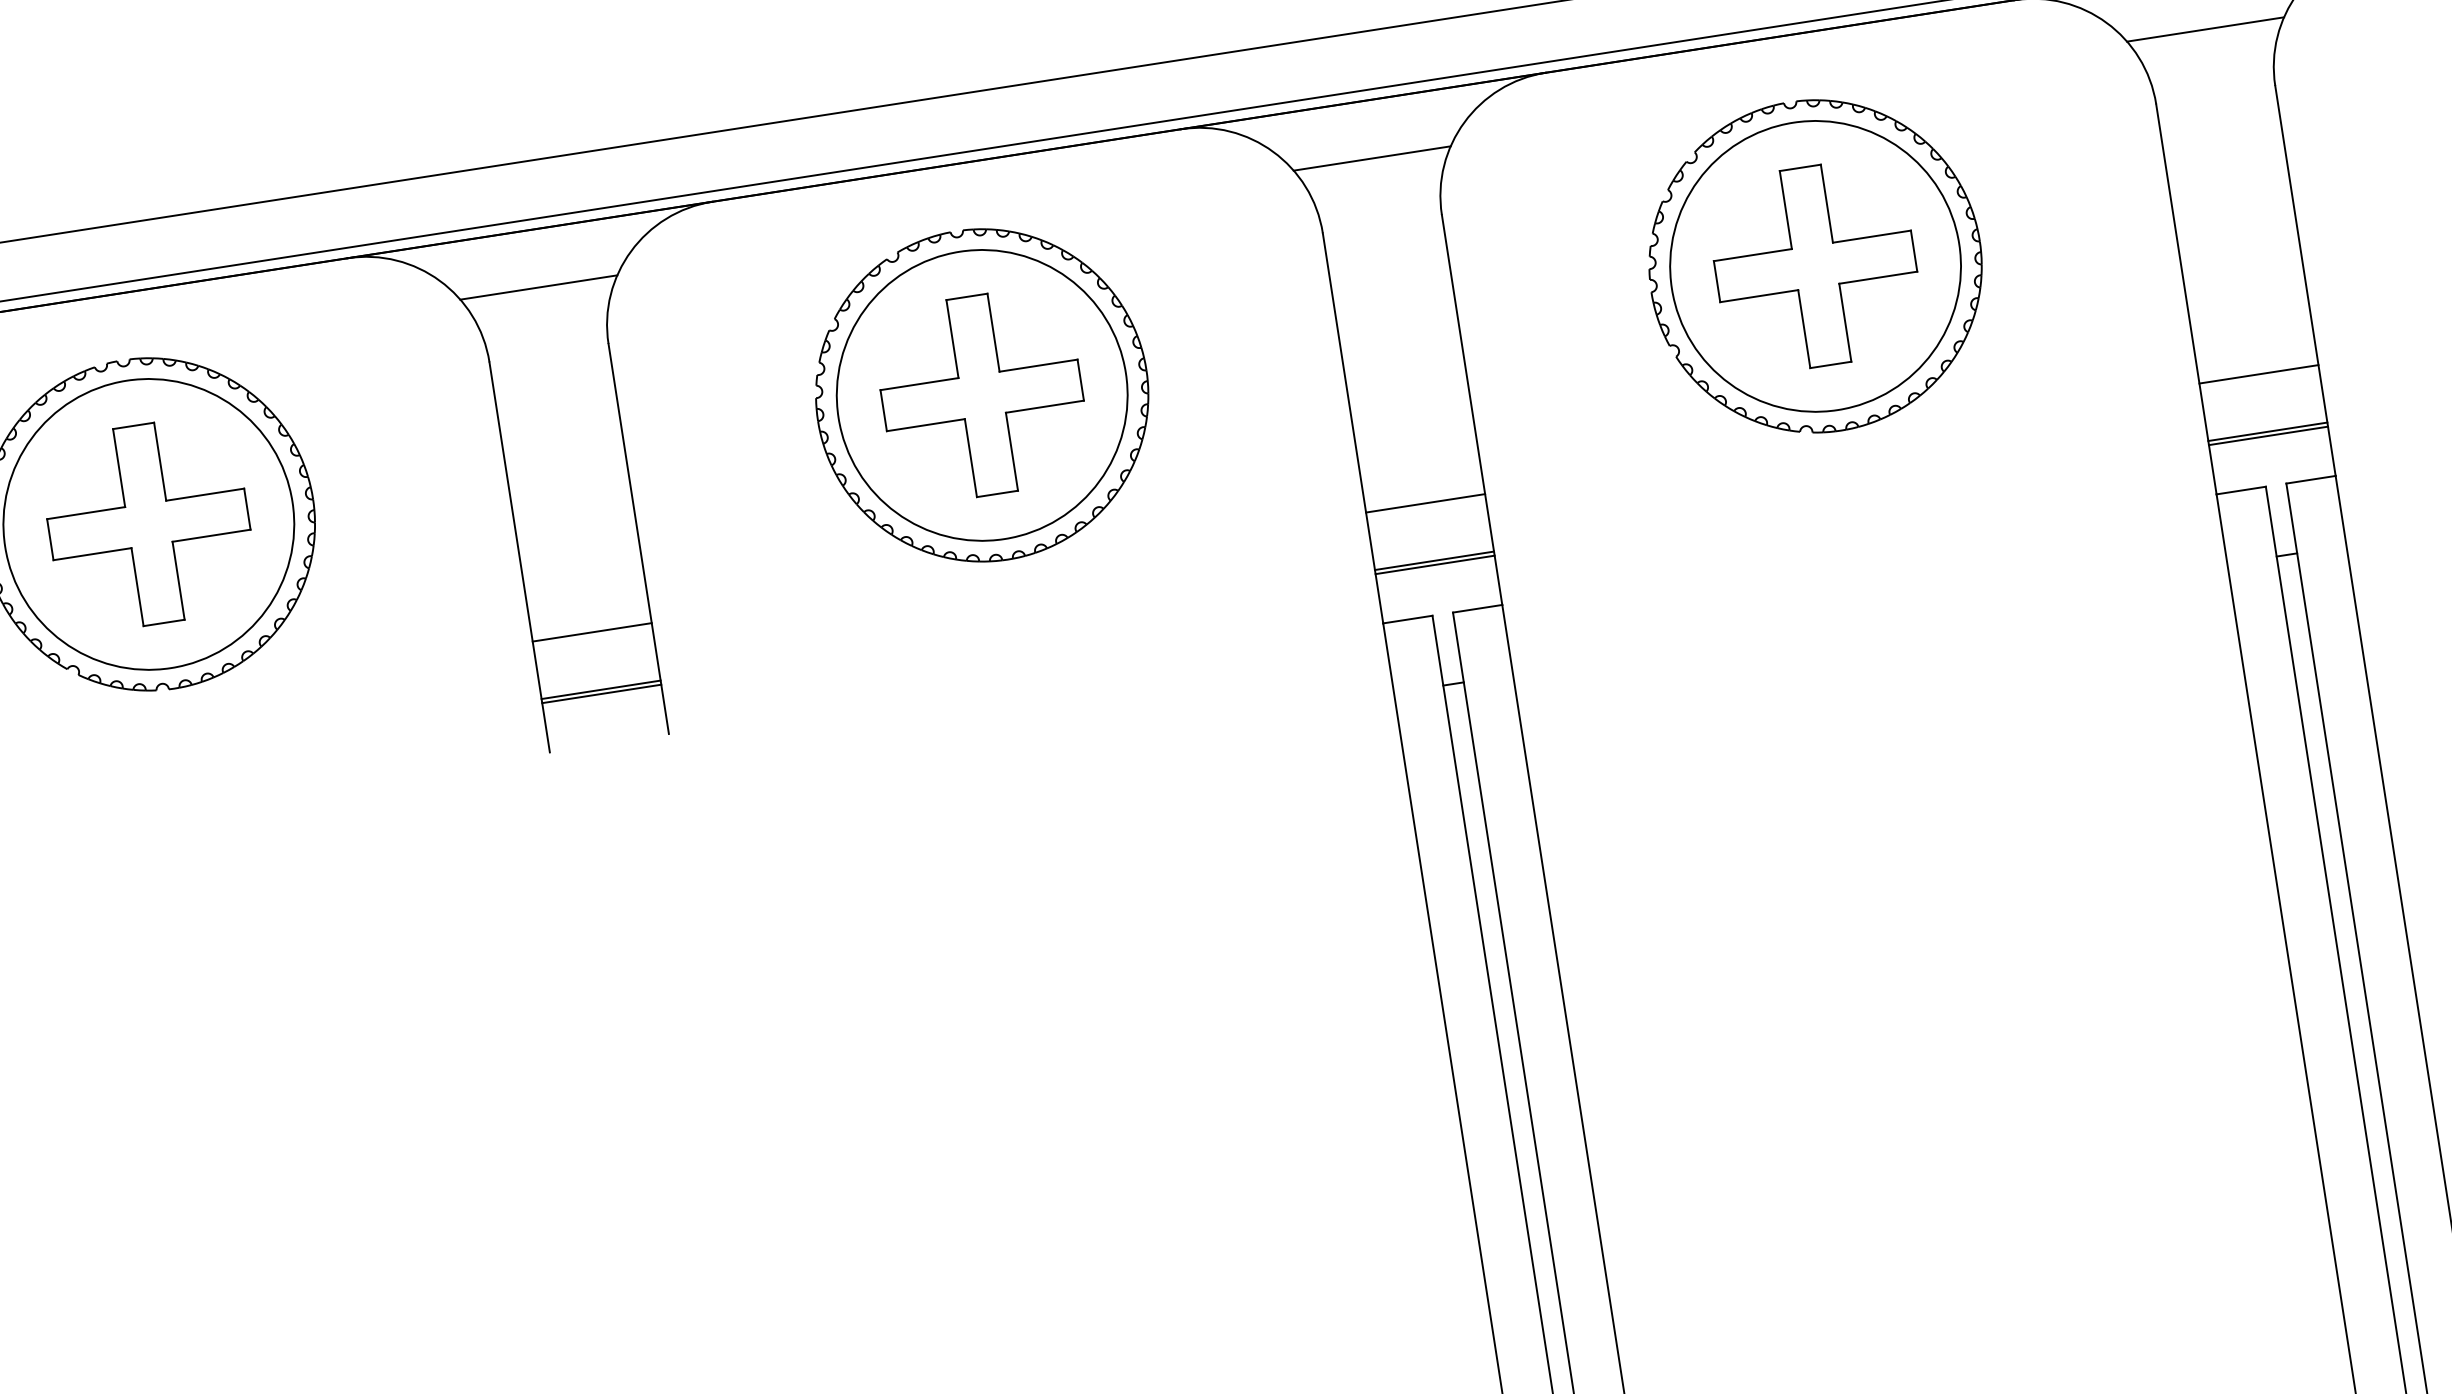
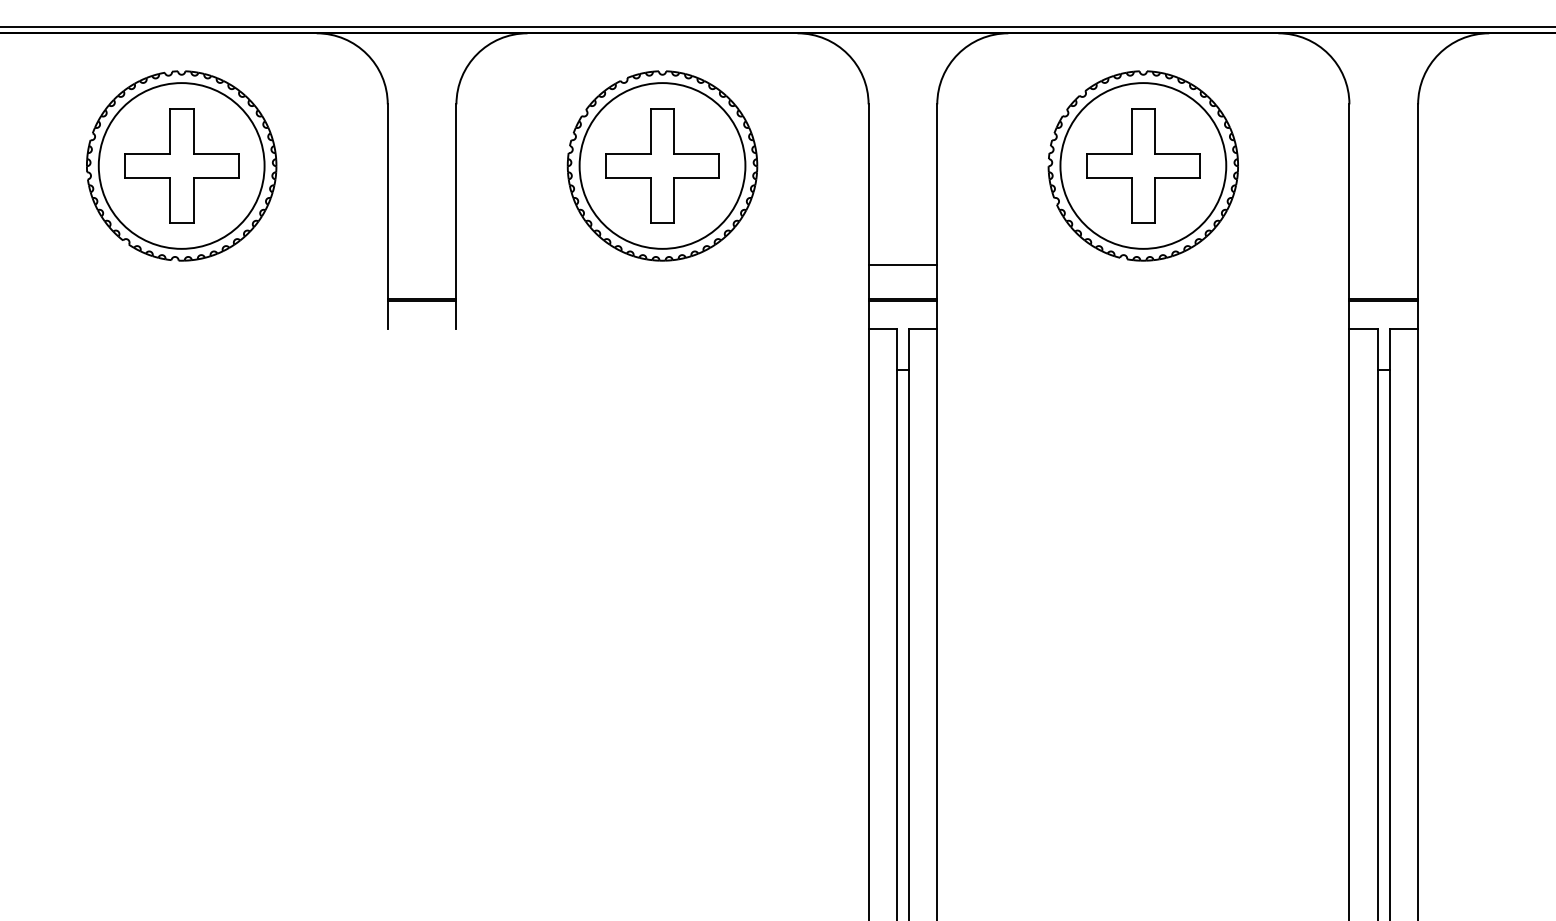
line: (2205, 29) -> (1383, 66), removed
line: (1371, 158) -> (902, 66), removed
line: (537, 287) -> (421, 66), removed
line: (2258, 374) -> (1383, 265), removed
line: (591, 632) -> (421, 265), removed

